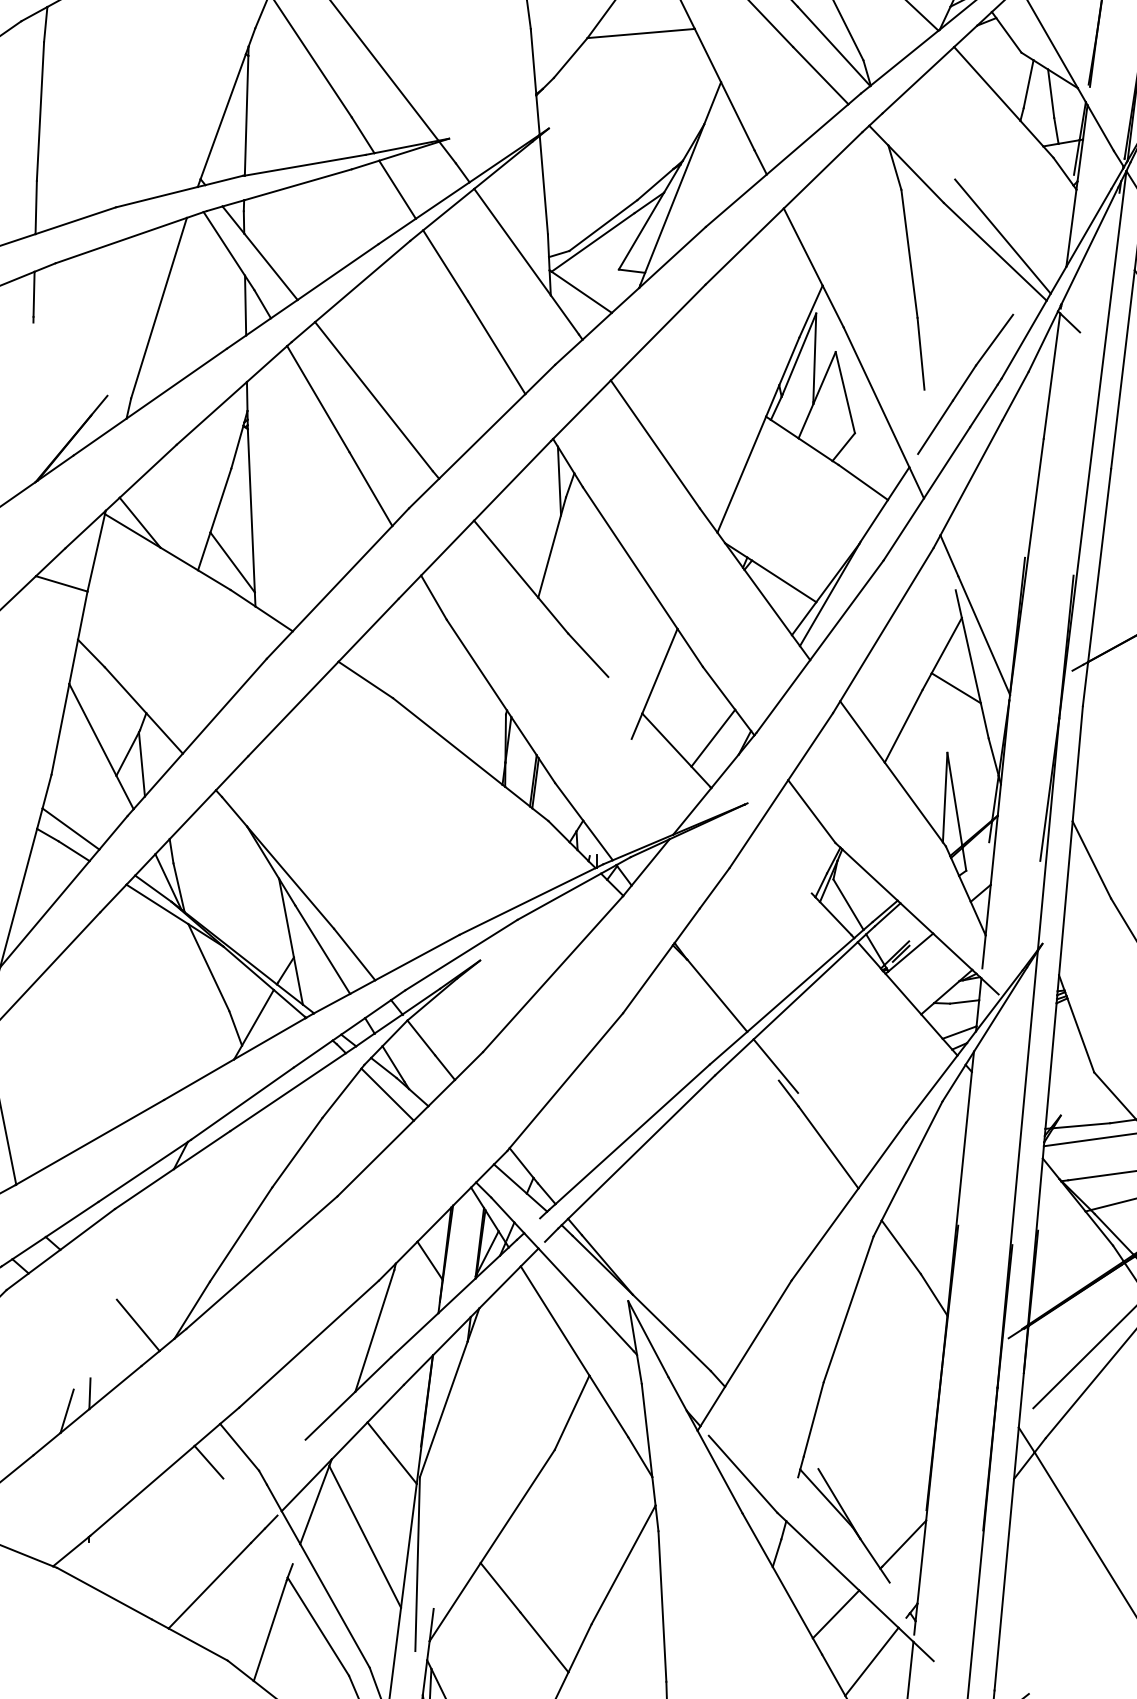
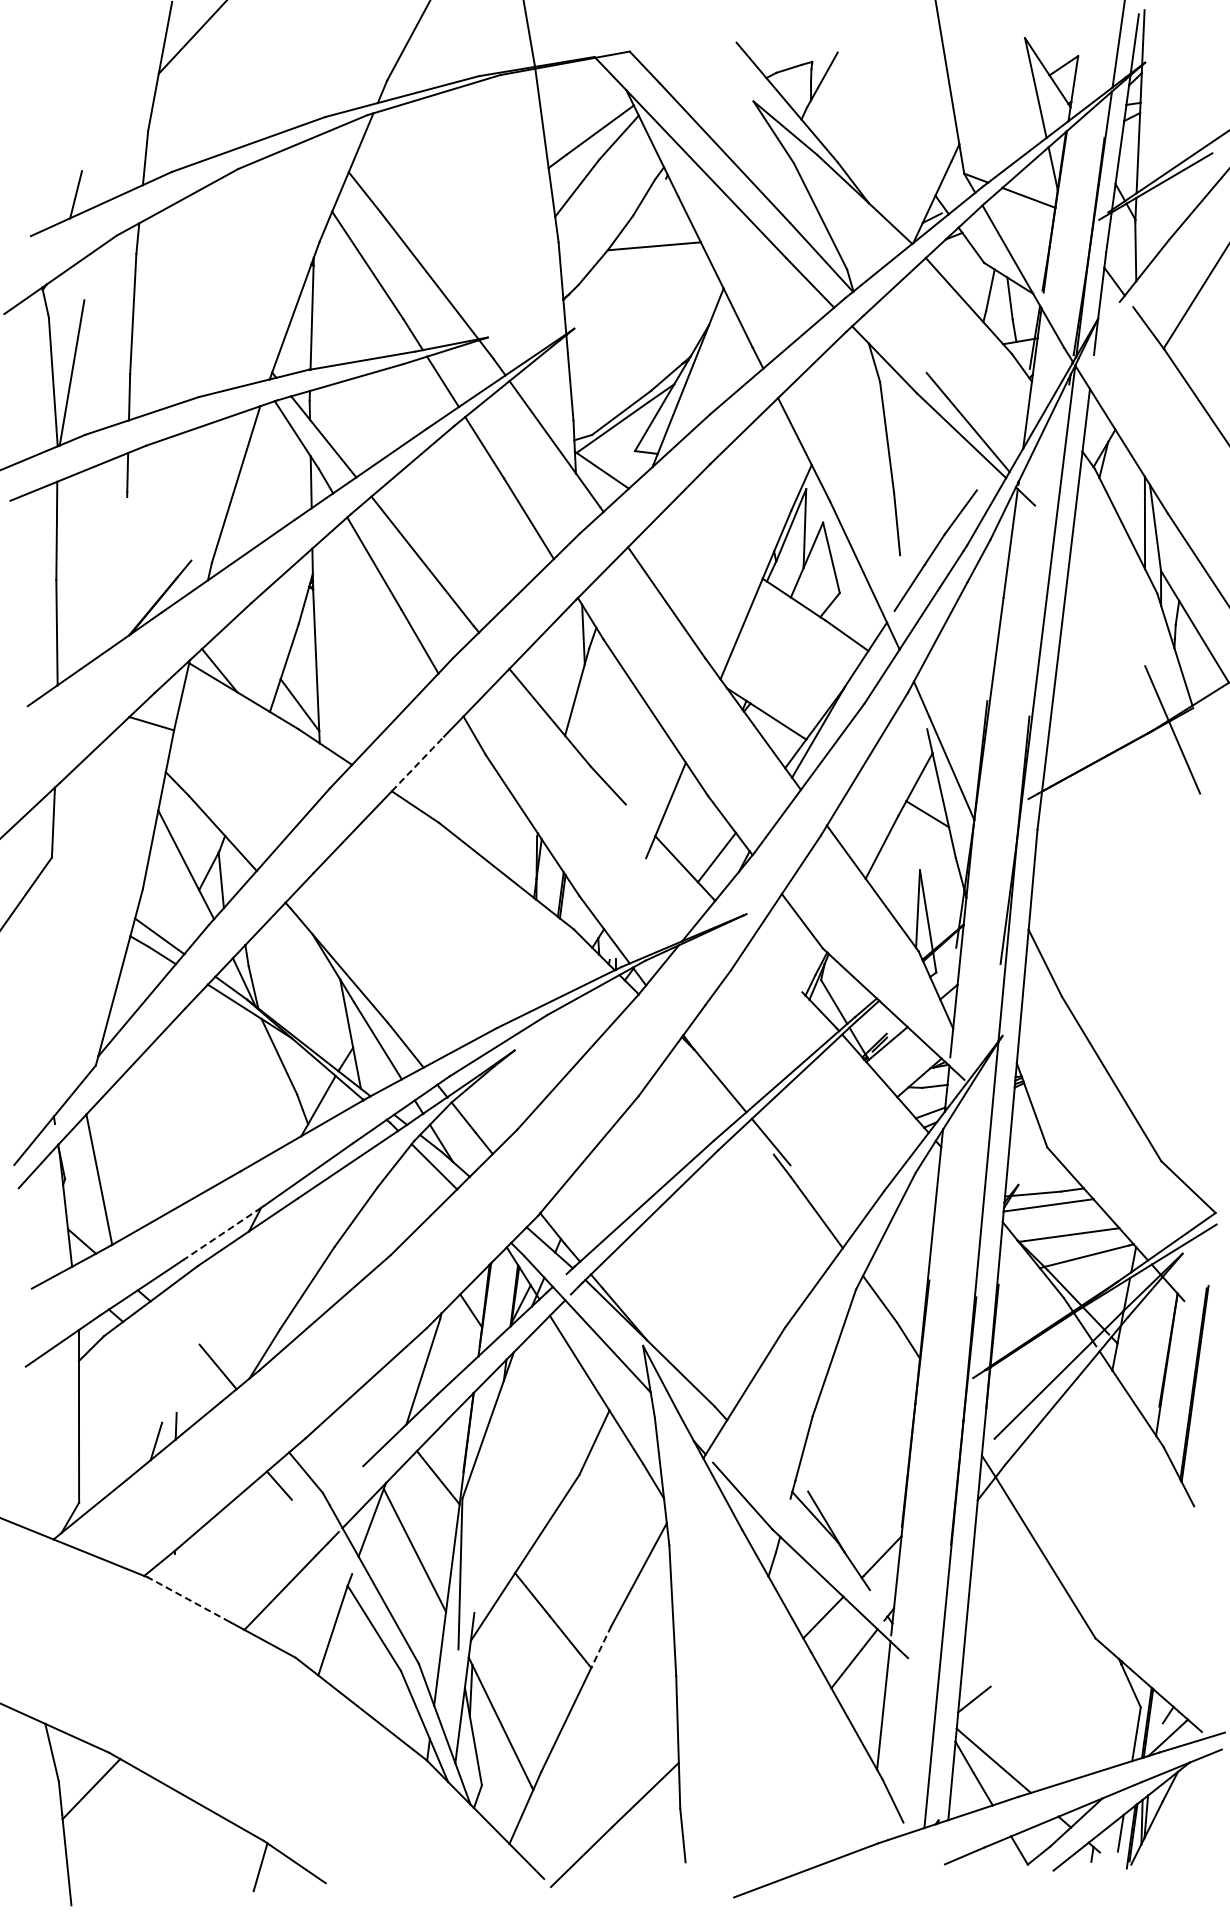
line: (368, 629) -> (417, 763), solid -> dashed
line: (143, 1171) -> (222, 1233), solid -> dashed
line: (104, 1593) -> (188, 1599), solid -> dashed
line: (580, 1648) -> (601, 1647), solid -> dashed

